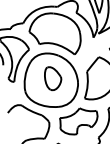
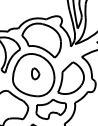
part: (52, 77) -> (35, 73), size x0.6

